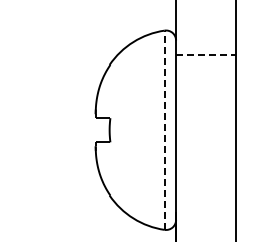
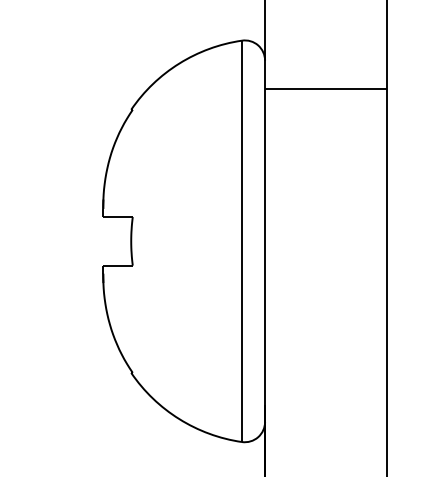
line: (206, 54) -> (326, 88), dashed -> solid
line: (164, 130) -> (241, 241), dashed -> solid

